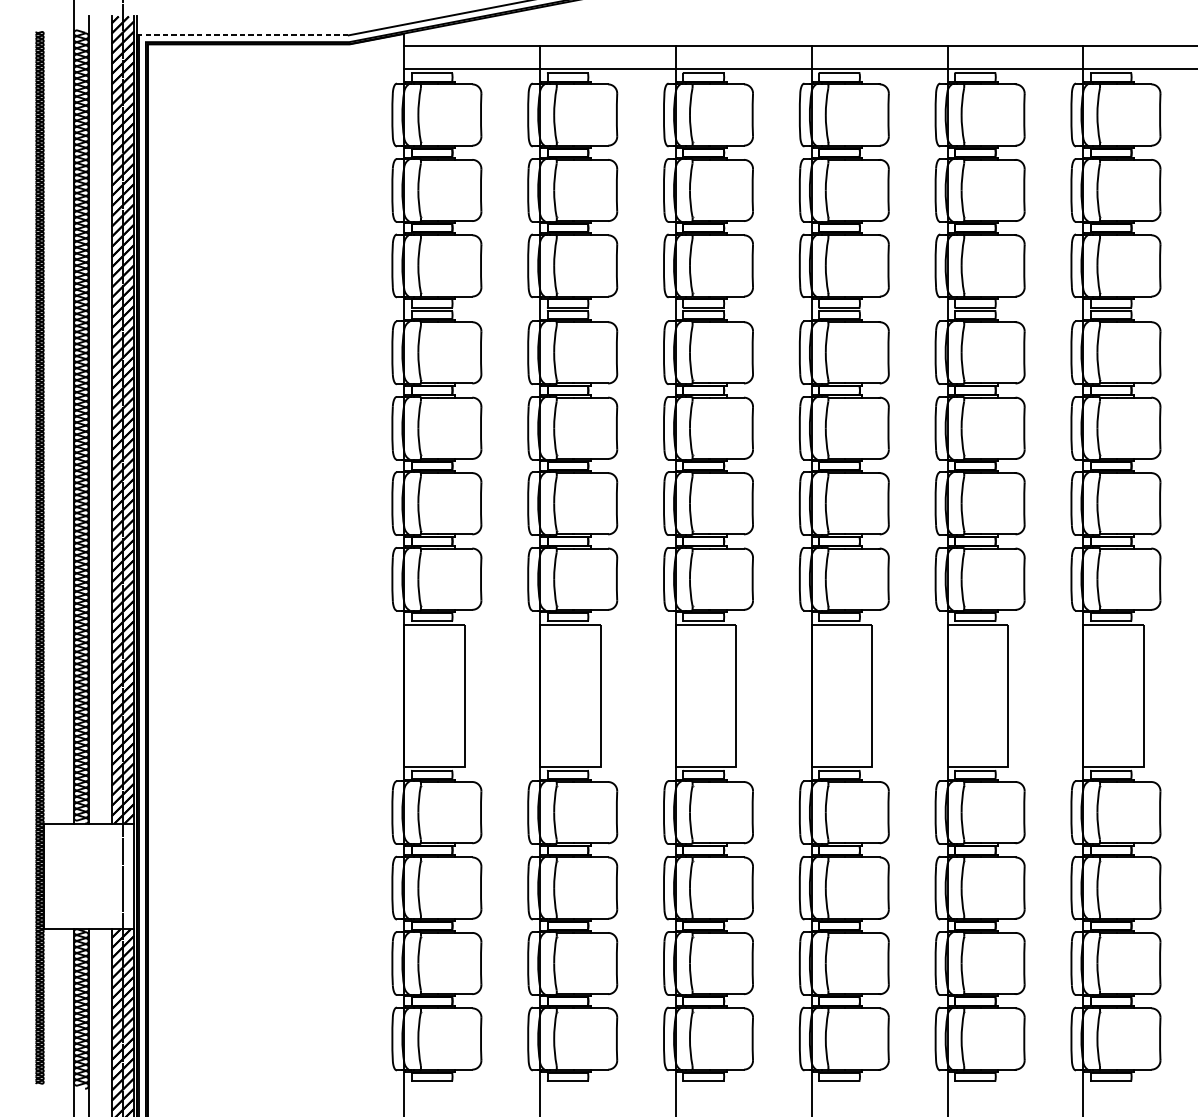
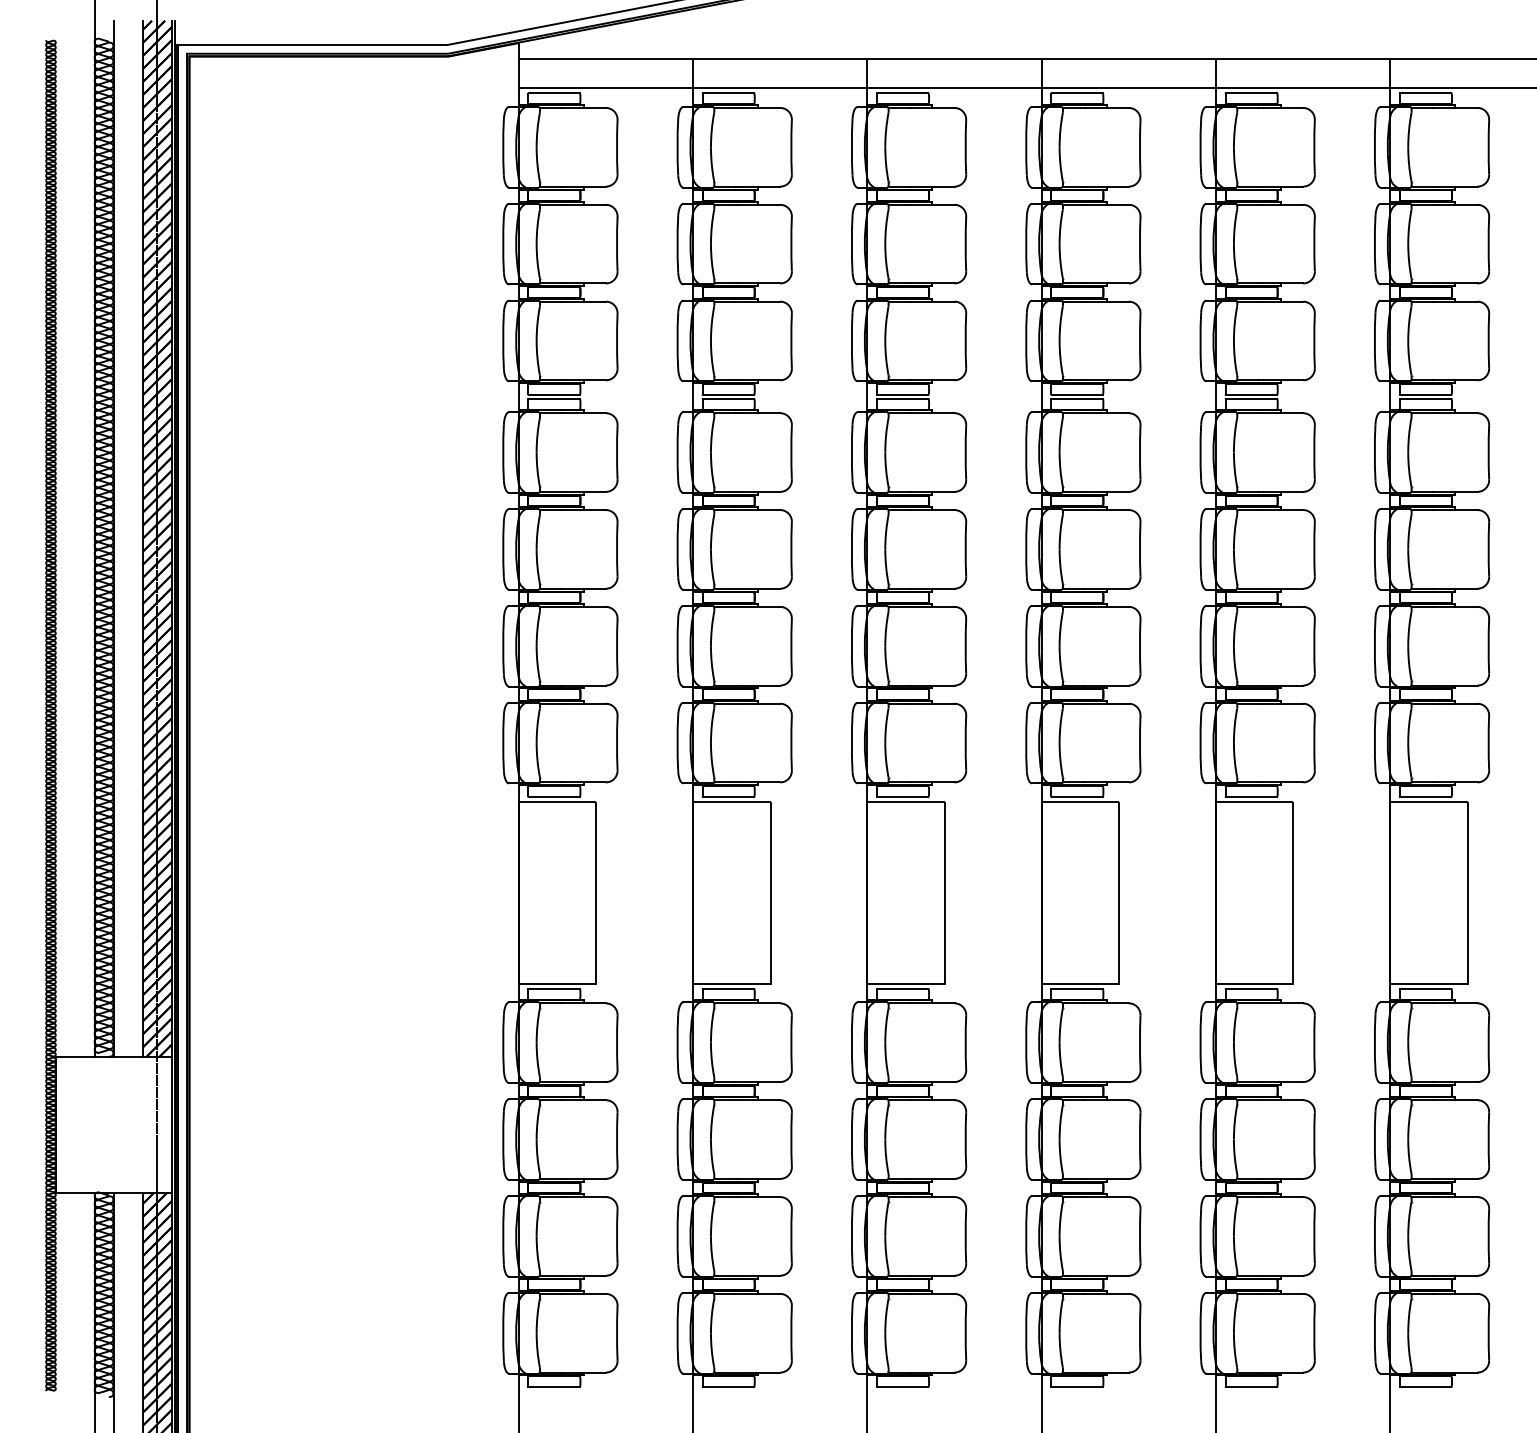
line: (242, 35) -> (311, 45), dashed -> solid

